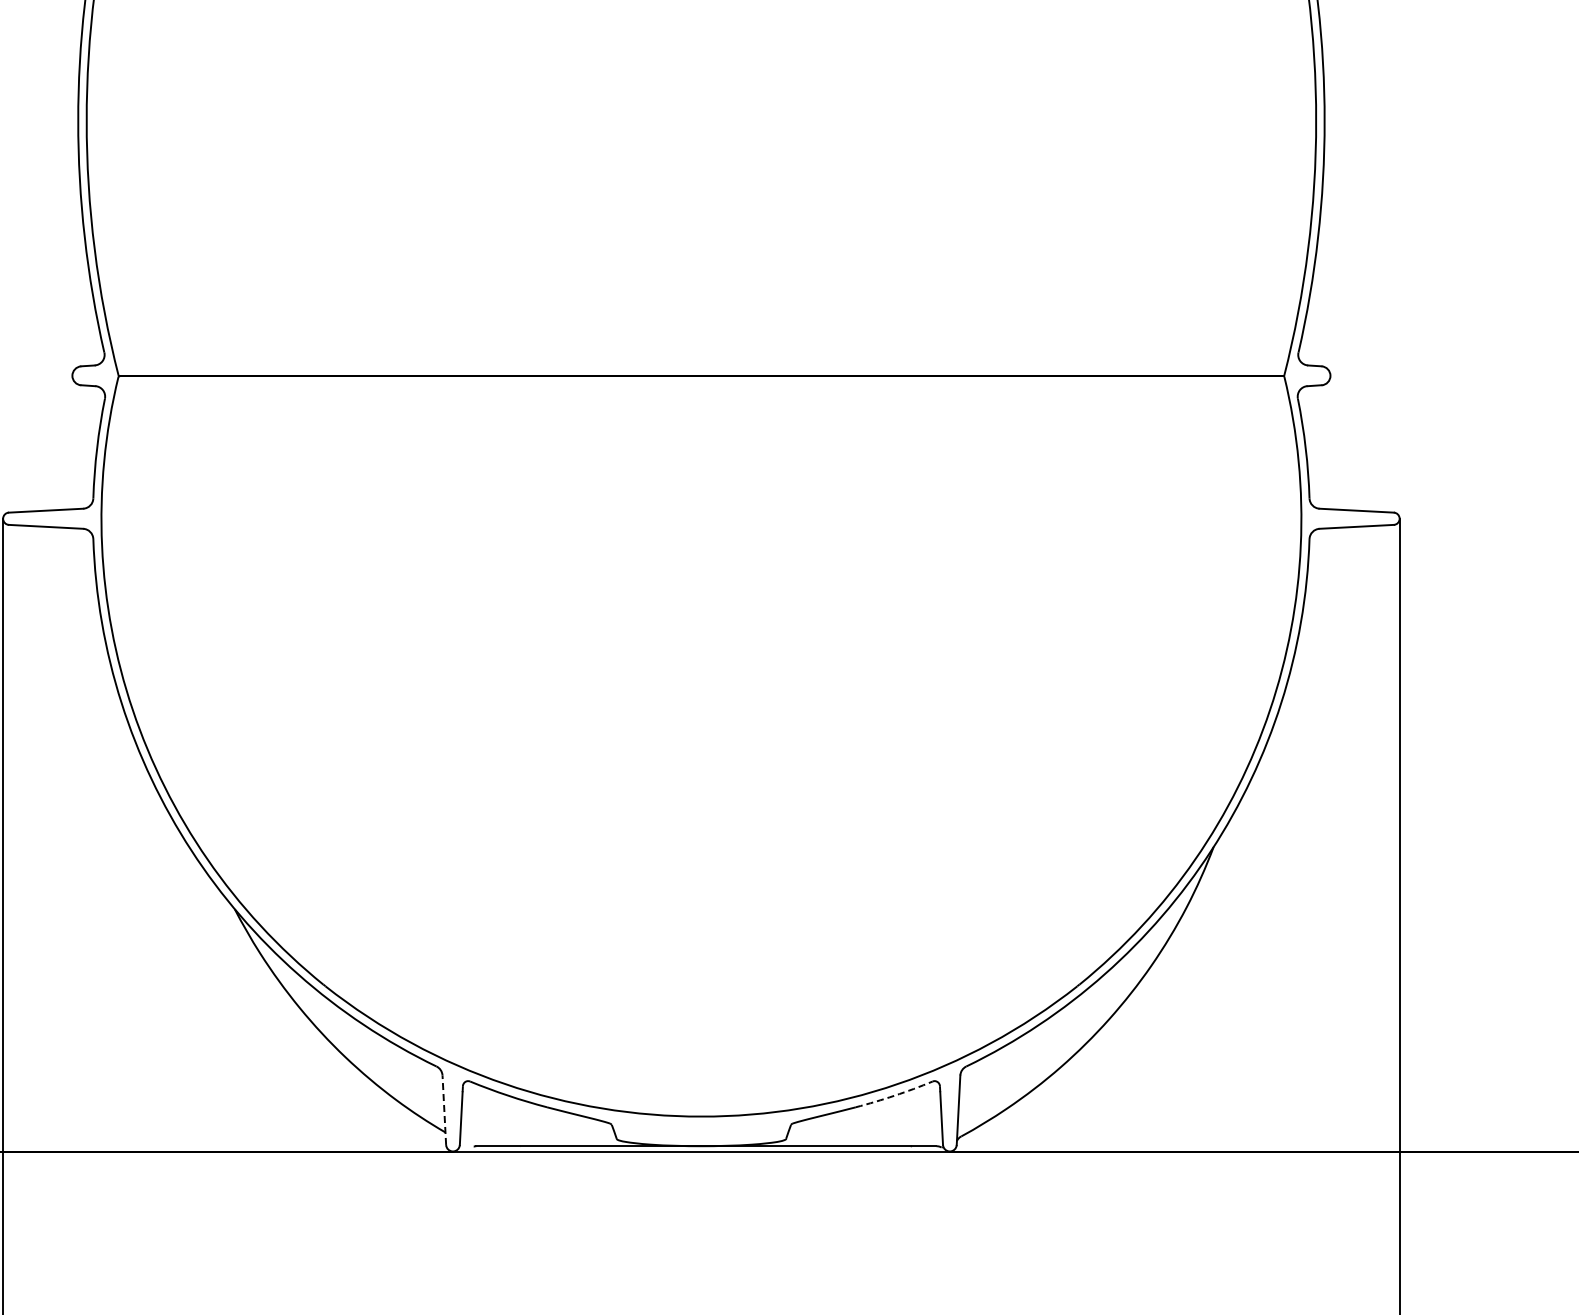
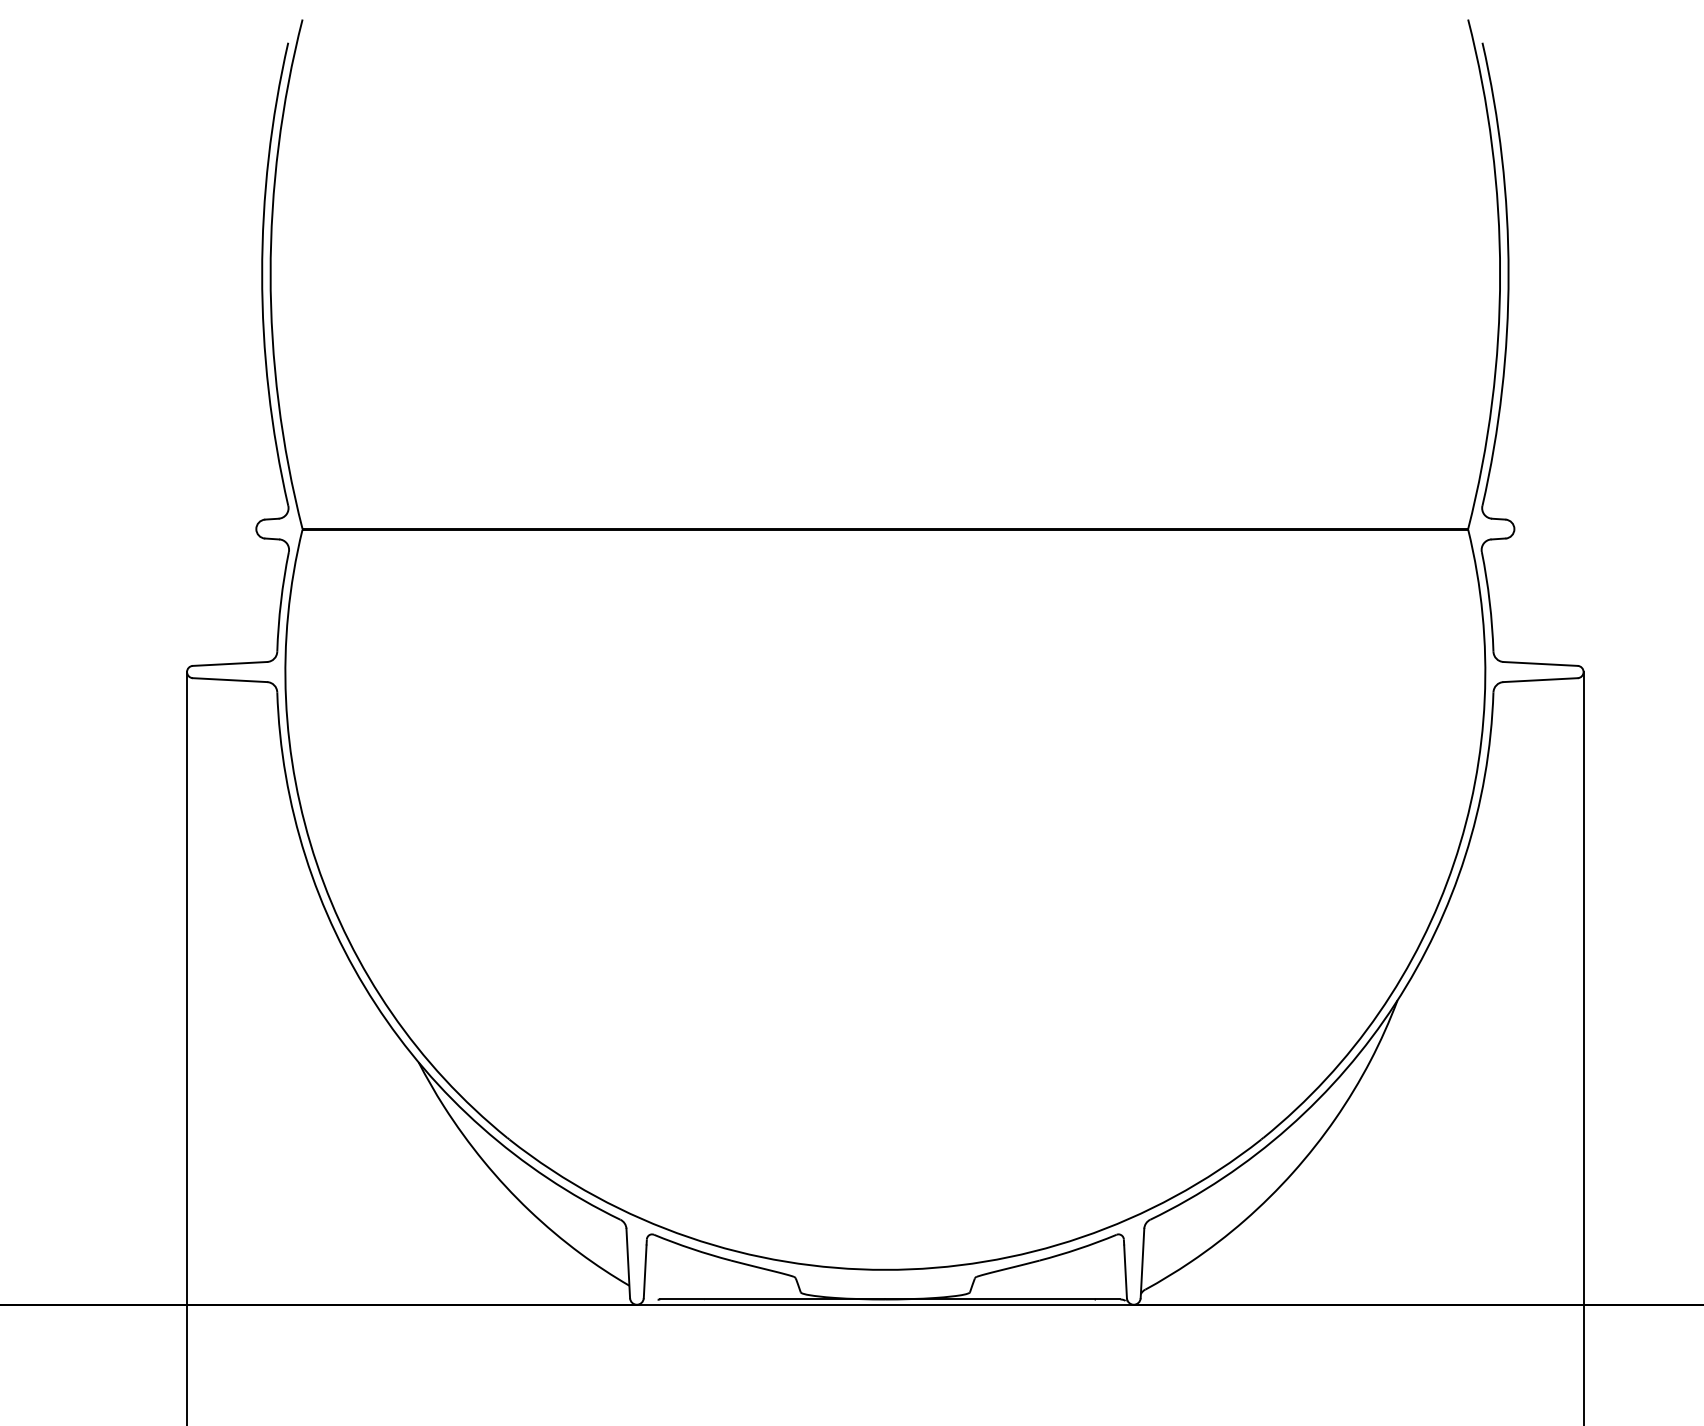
arc: (894, 1095) -> (1078, 1248), dashed -> solid
line: (444, 1110) -> (628, 1263), dashed -> solid

